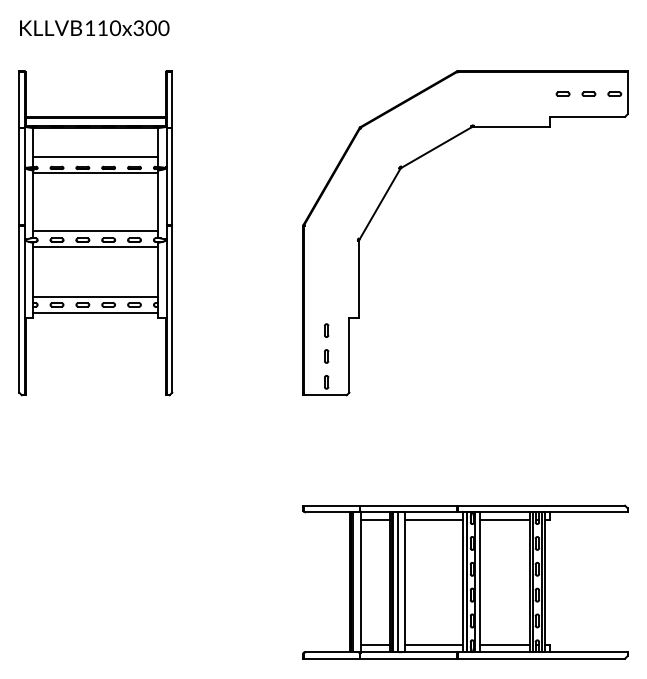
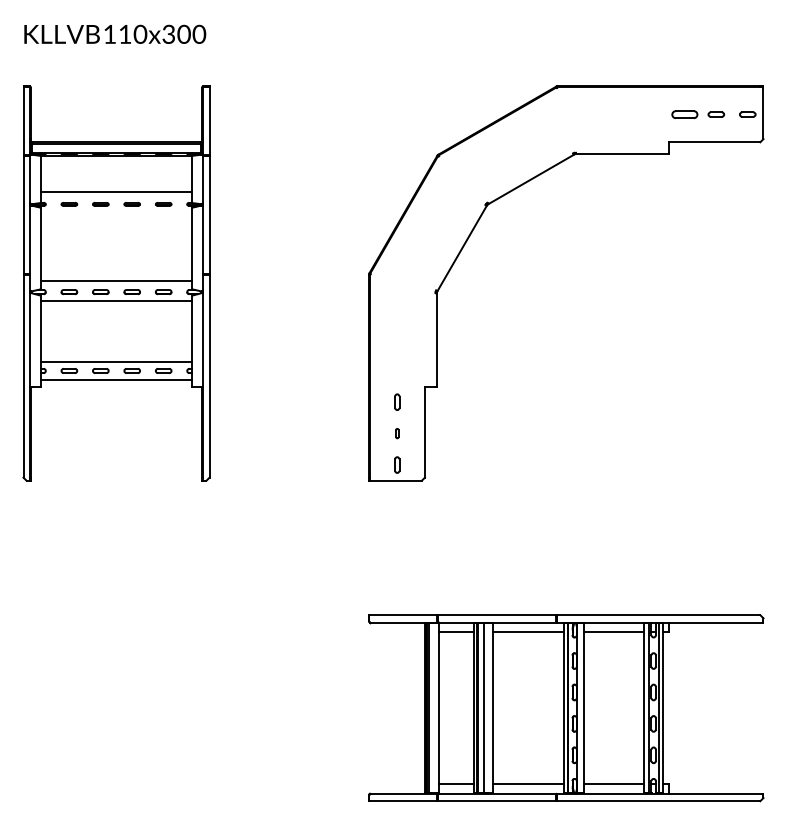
part: (562, 94) -> (684, 114), size x1.6
line: (95, 173) -> (116, 210), removed
part: (326, 356) -> (397, 433), size x0.6

